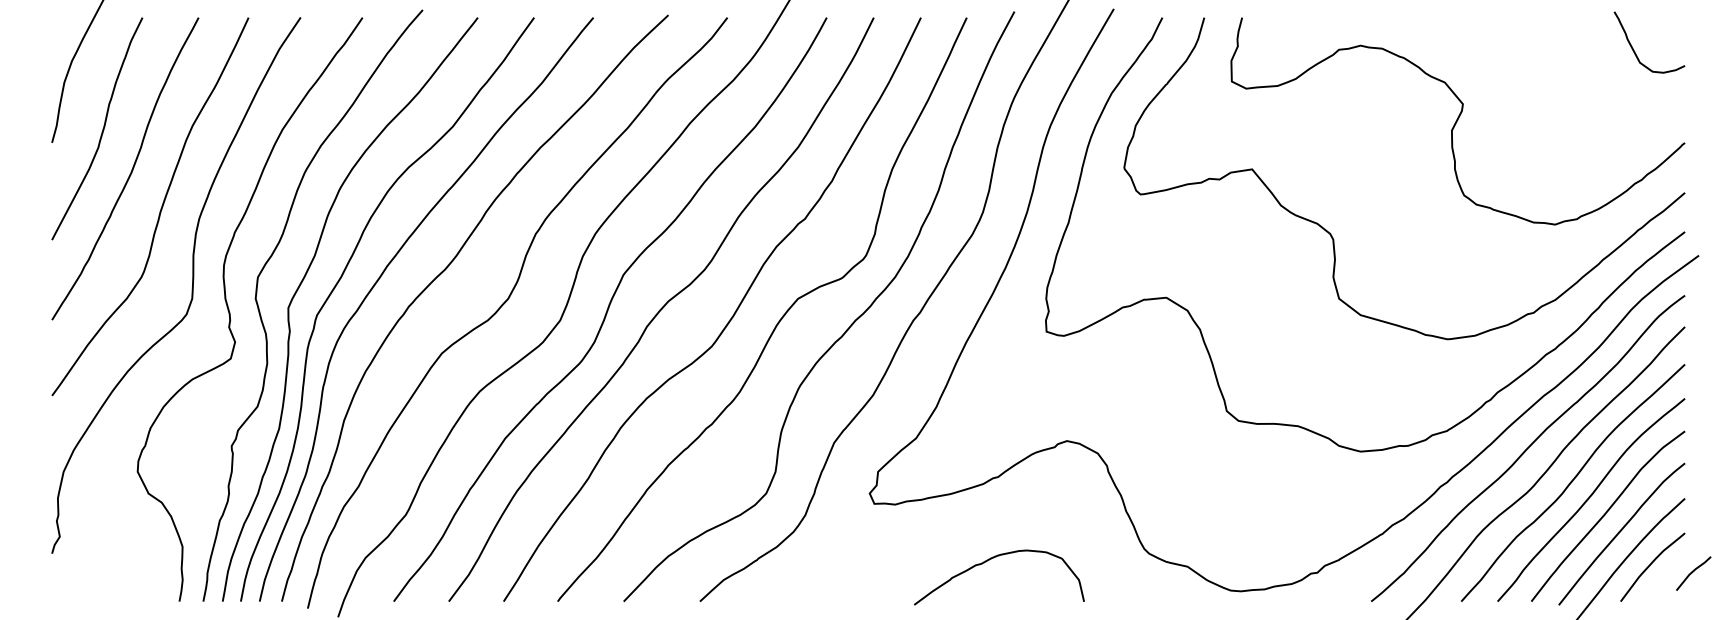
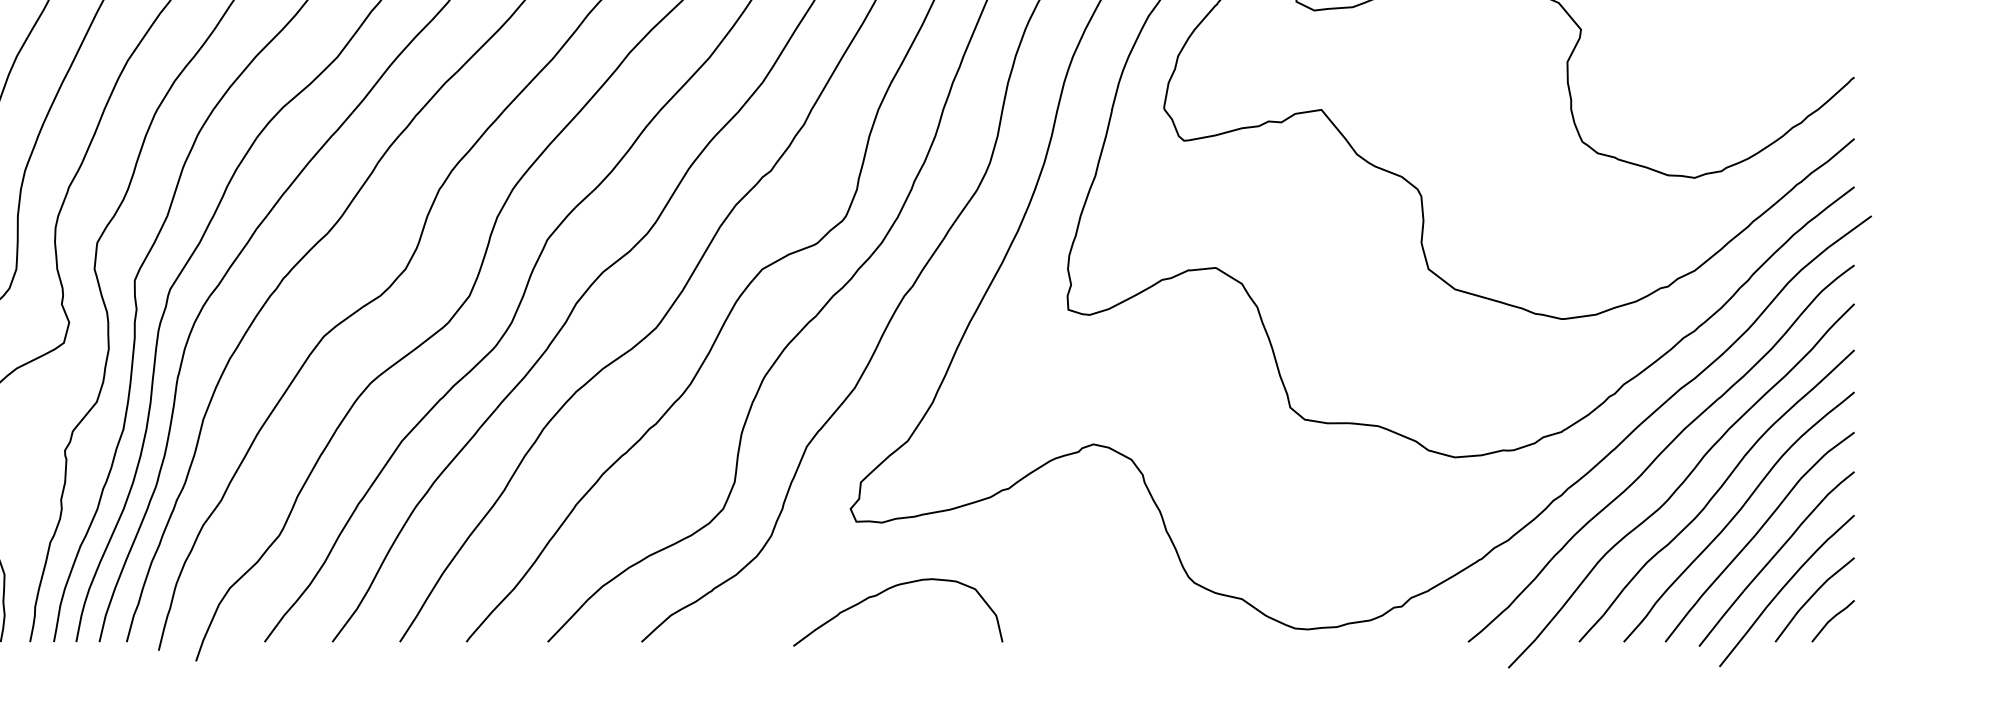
curve: (991, 559) -> (888, 590), moved
line: (1693, 572) -> (1832, 619), moved

